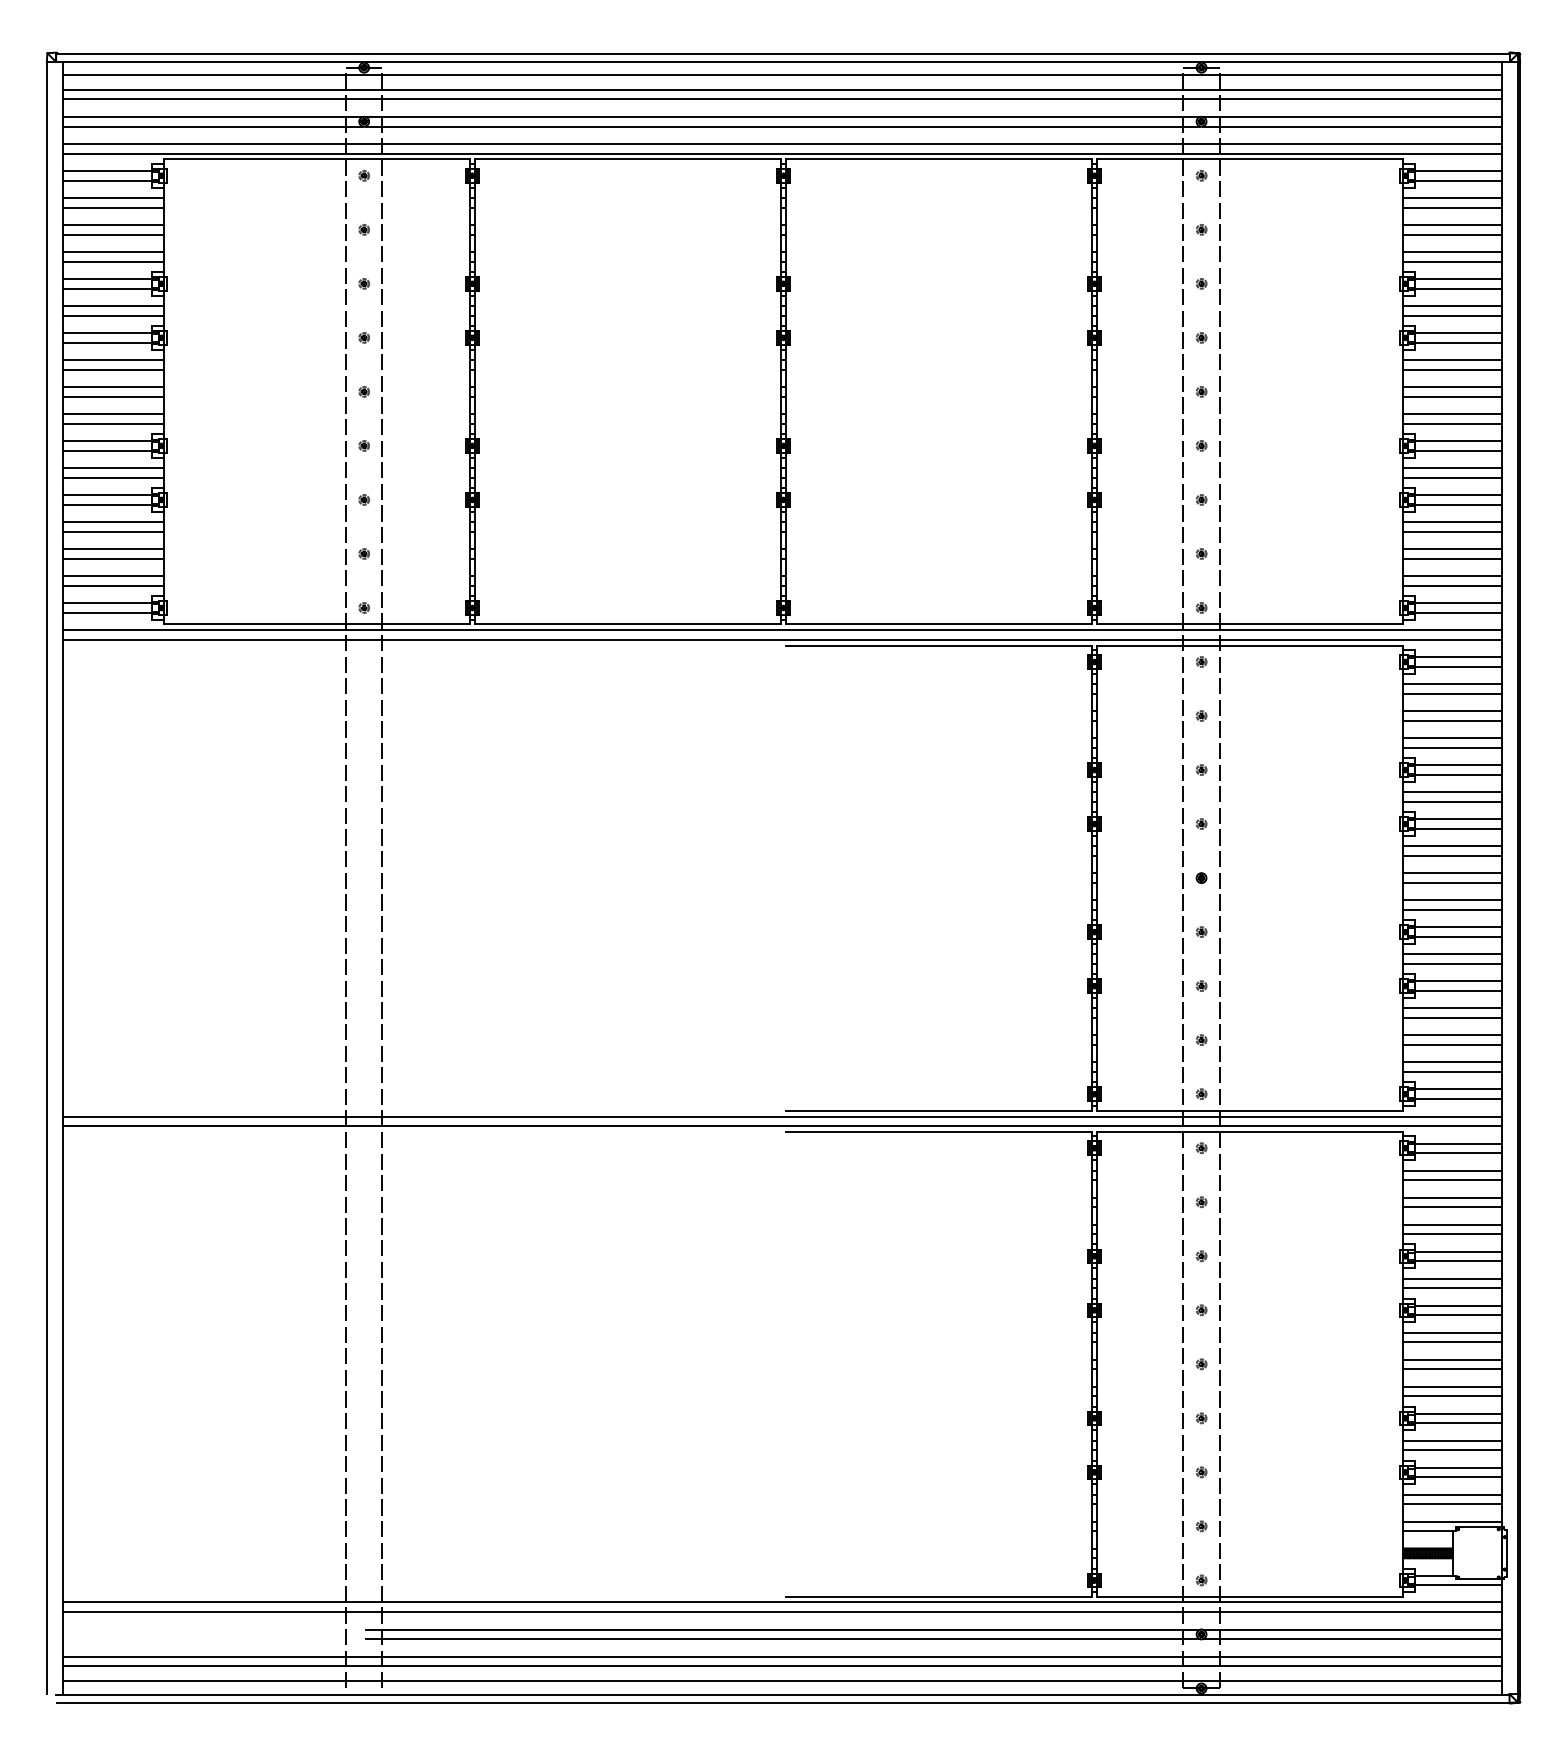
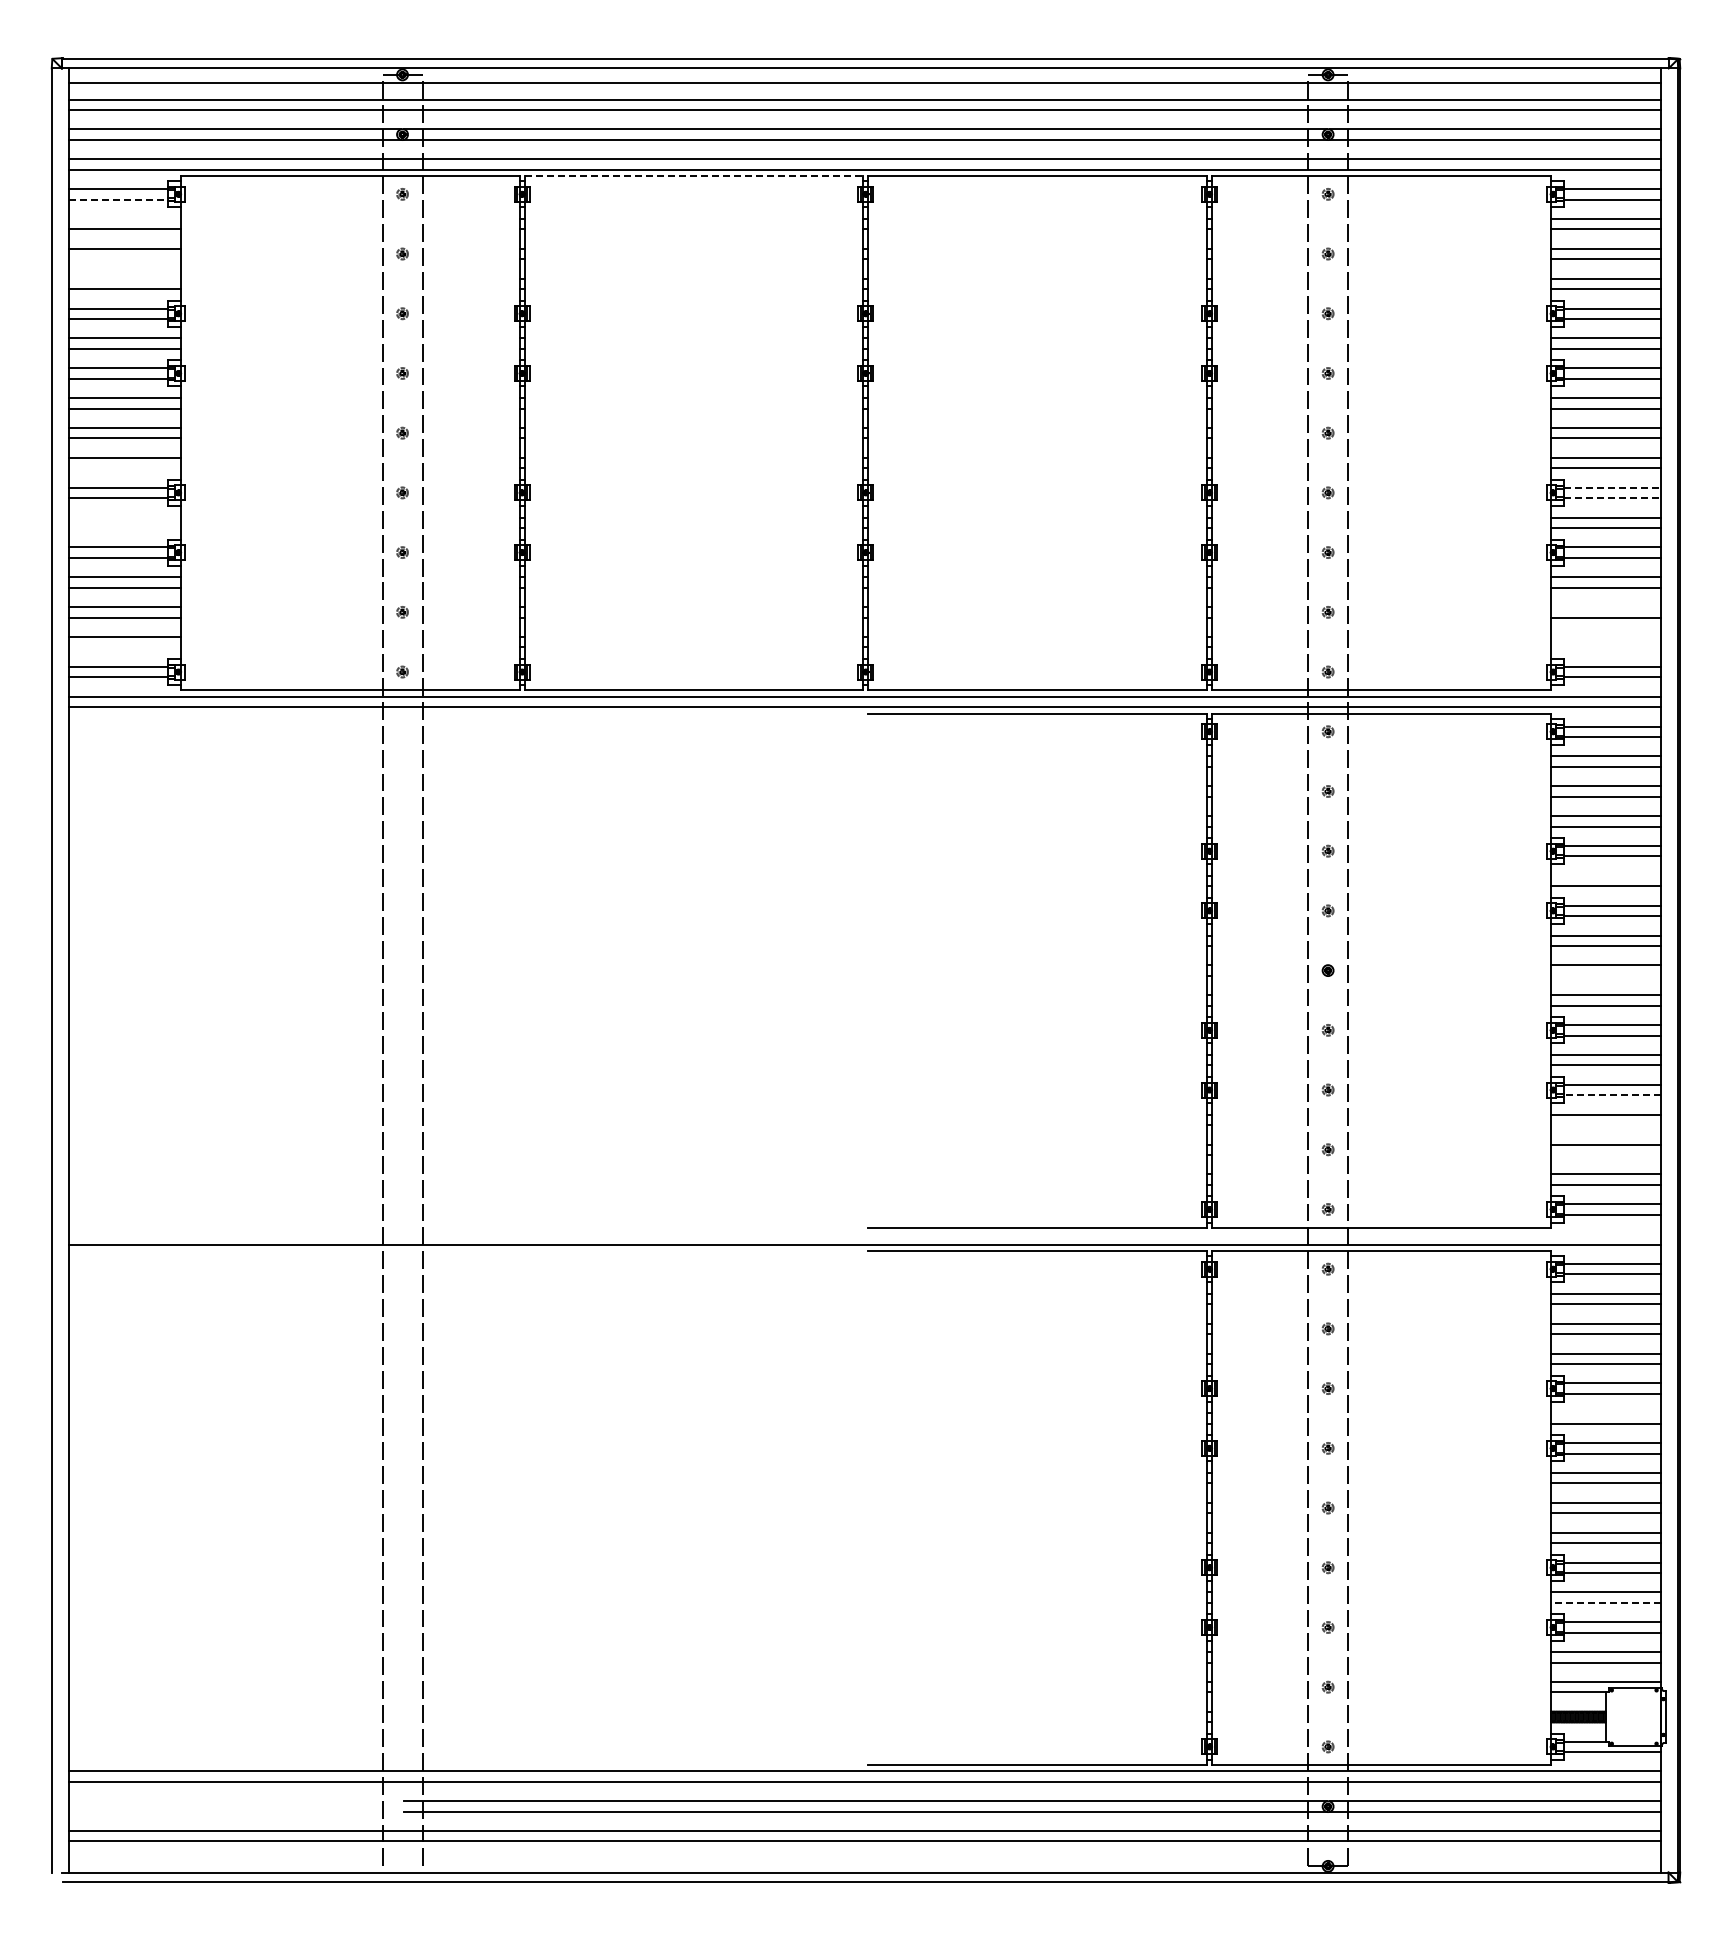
line: (628, 159) -> (694, 176), solid -> dashed
line: (108, 180) -> (119, 199), solid -> dashed
line: (113, 197) -> (125, 218), removed
line: (113, 234) -> (125, 259), removed
line: (113, 251) -> (125, 278), removed
line: (113, 423) -> (125, 468), removed
line: (1458, 441) -> (1612, 487), solid -> dashed
line: (1458, 450) -> (1612, 498), solid -> dashed
line: (113, 468) -> (125, 517), removed
line: (113, 477) -> (125, 527), removed
line: (1452, 549) -> (1605, 607), removed
line: (1452, 575) -> (1605, 636), removed
line: (113, 585) -> (125, 647), removed
line: (1452, 585) -> (1605, 647), removed
line: (1452, 792) -> (1605, 875), removed
line: (1452, 882) -> (1605, 975), removed
line: (1457, 991) -> (1611, 1095), solid -> dashed
line: (1452, 1018) -> (1605, 1125), removed
line: (1452, 1045) -> (1605, 1155), removed
line: (782, 1116) -> (864, 1234), removed
line: (1452, 1278) -> (1605, 1413), removed
line: (1452, 1449) -> (1605, 1602), solid -> dashed
line: (782, 1681) -> (864, 1858), removed

